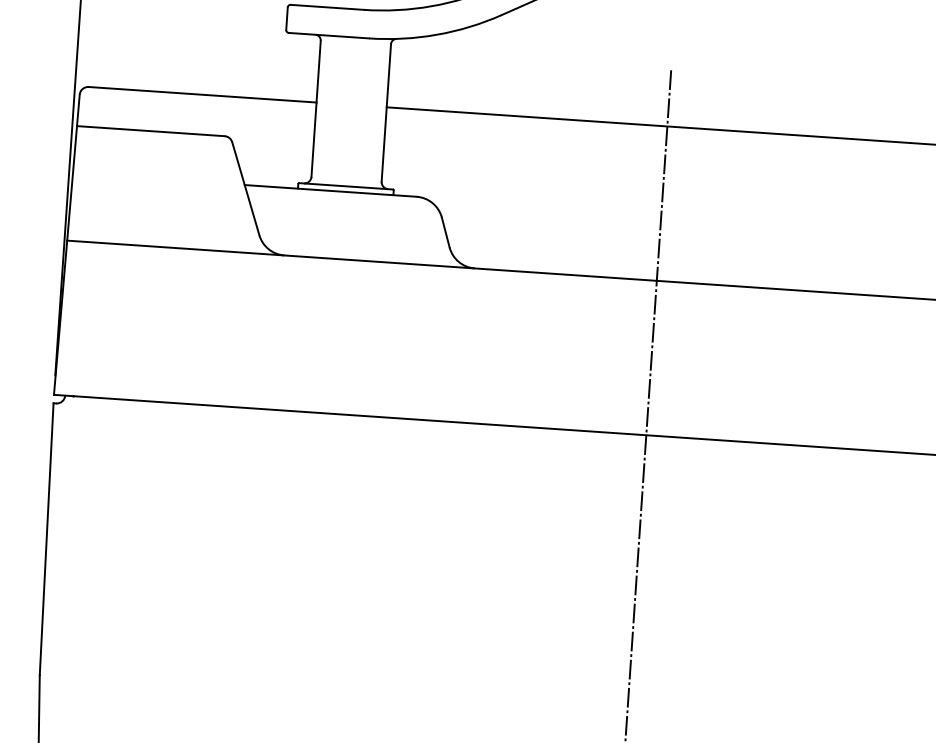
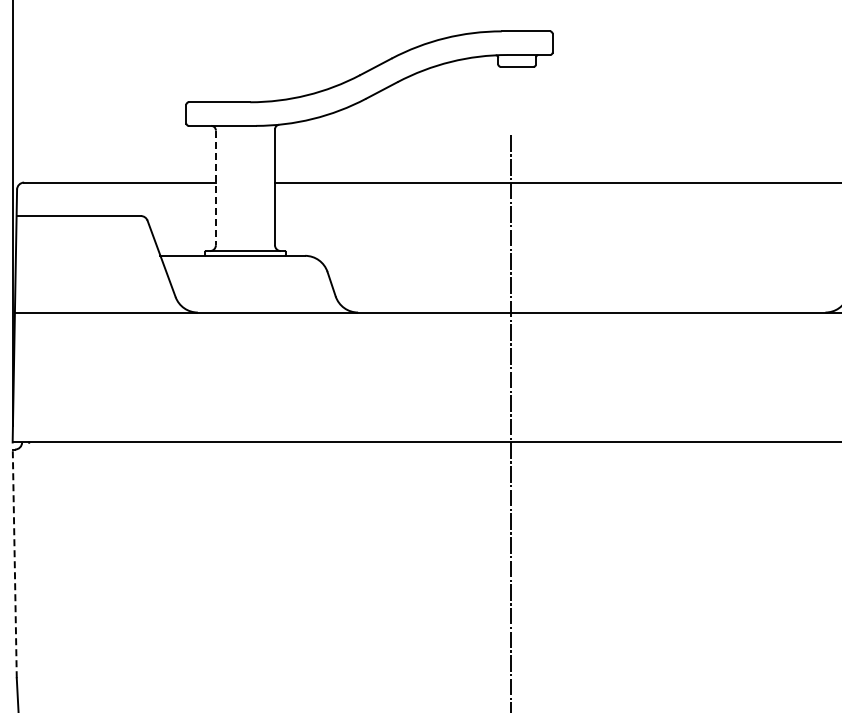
line: (315, 109) -> (215, 188), solid -> dashed
line: (46, 538) -> (14, 563), solid -> dashed

